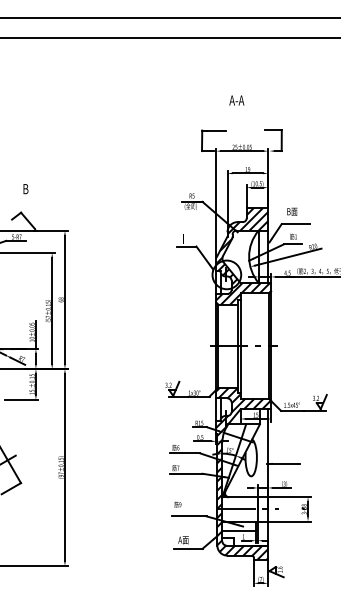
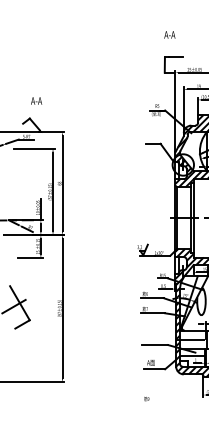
text: (236, 100) -> (169, 34), moved
text: (29, 189) -> (36, 101), B -> A-A
text: (177, 504) -> (146, 398), moved

